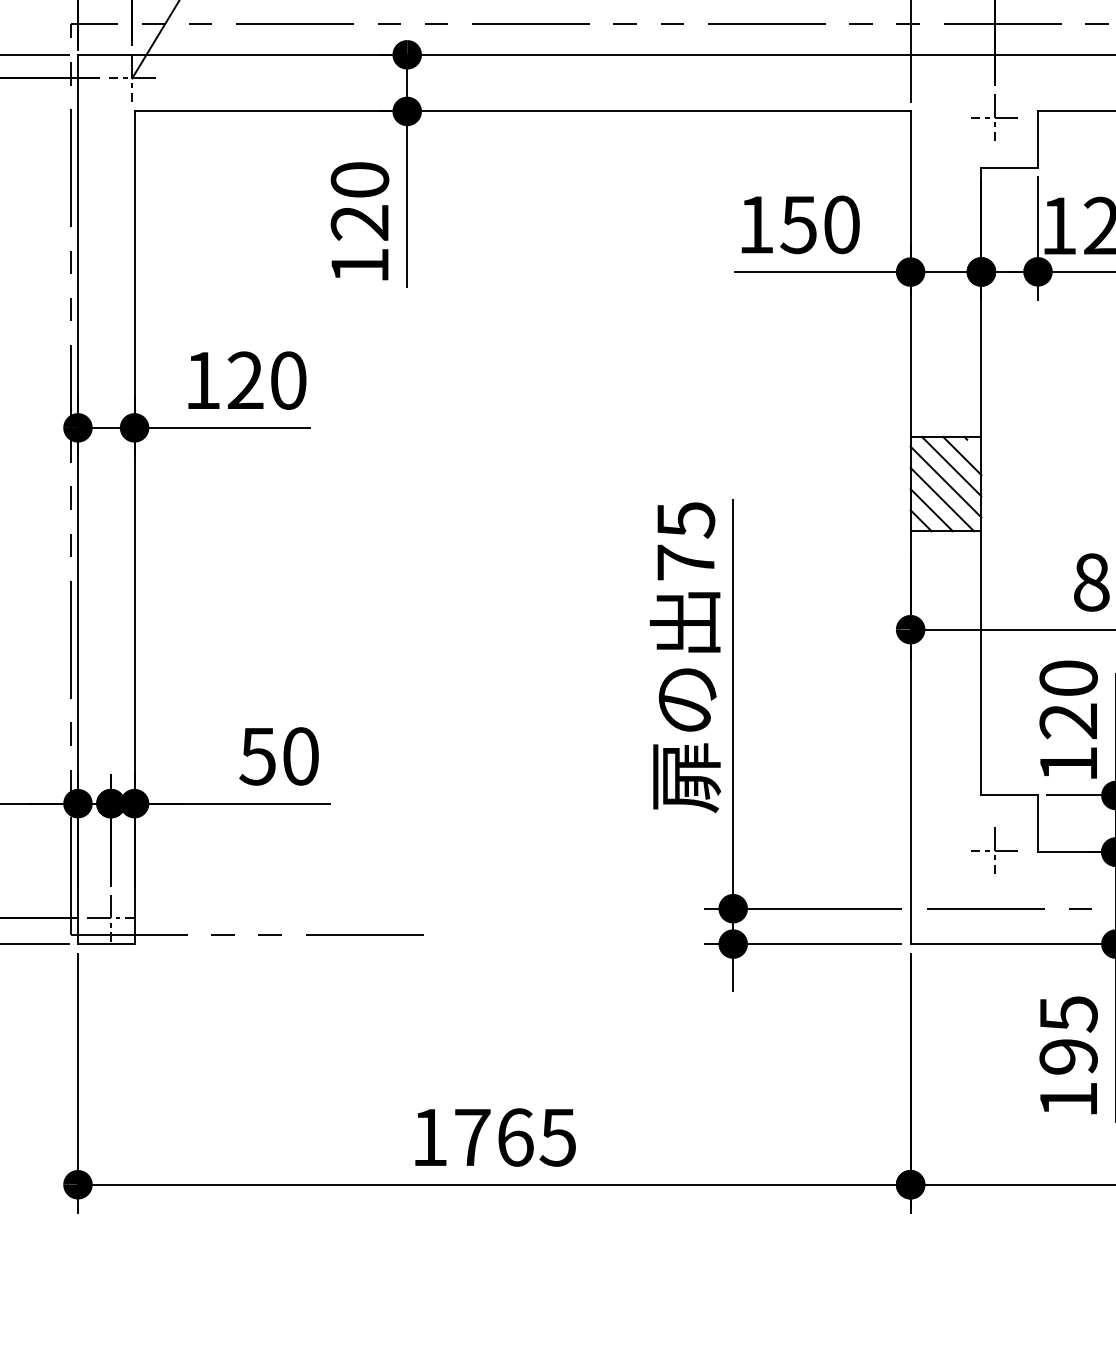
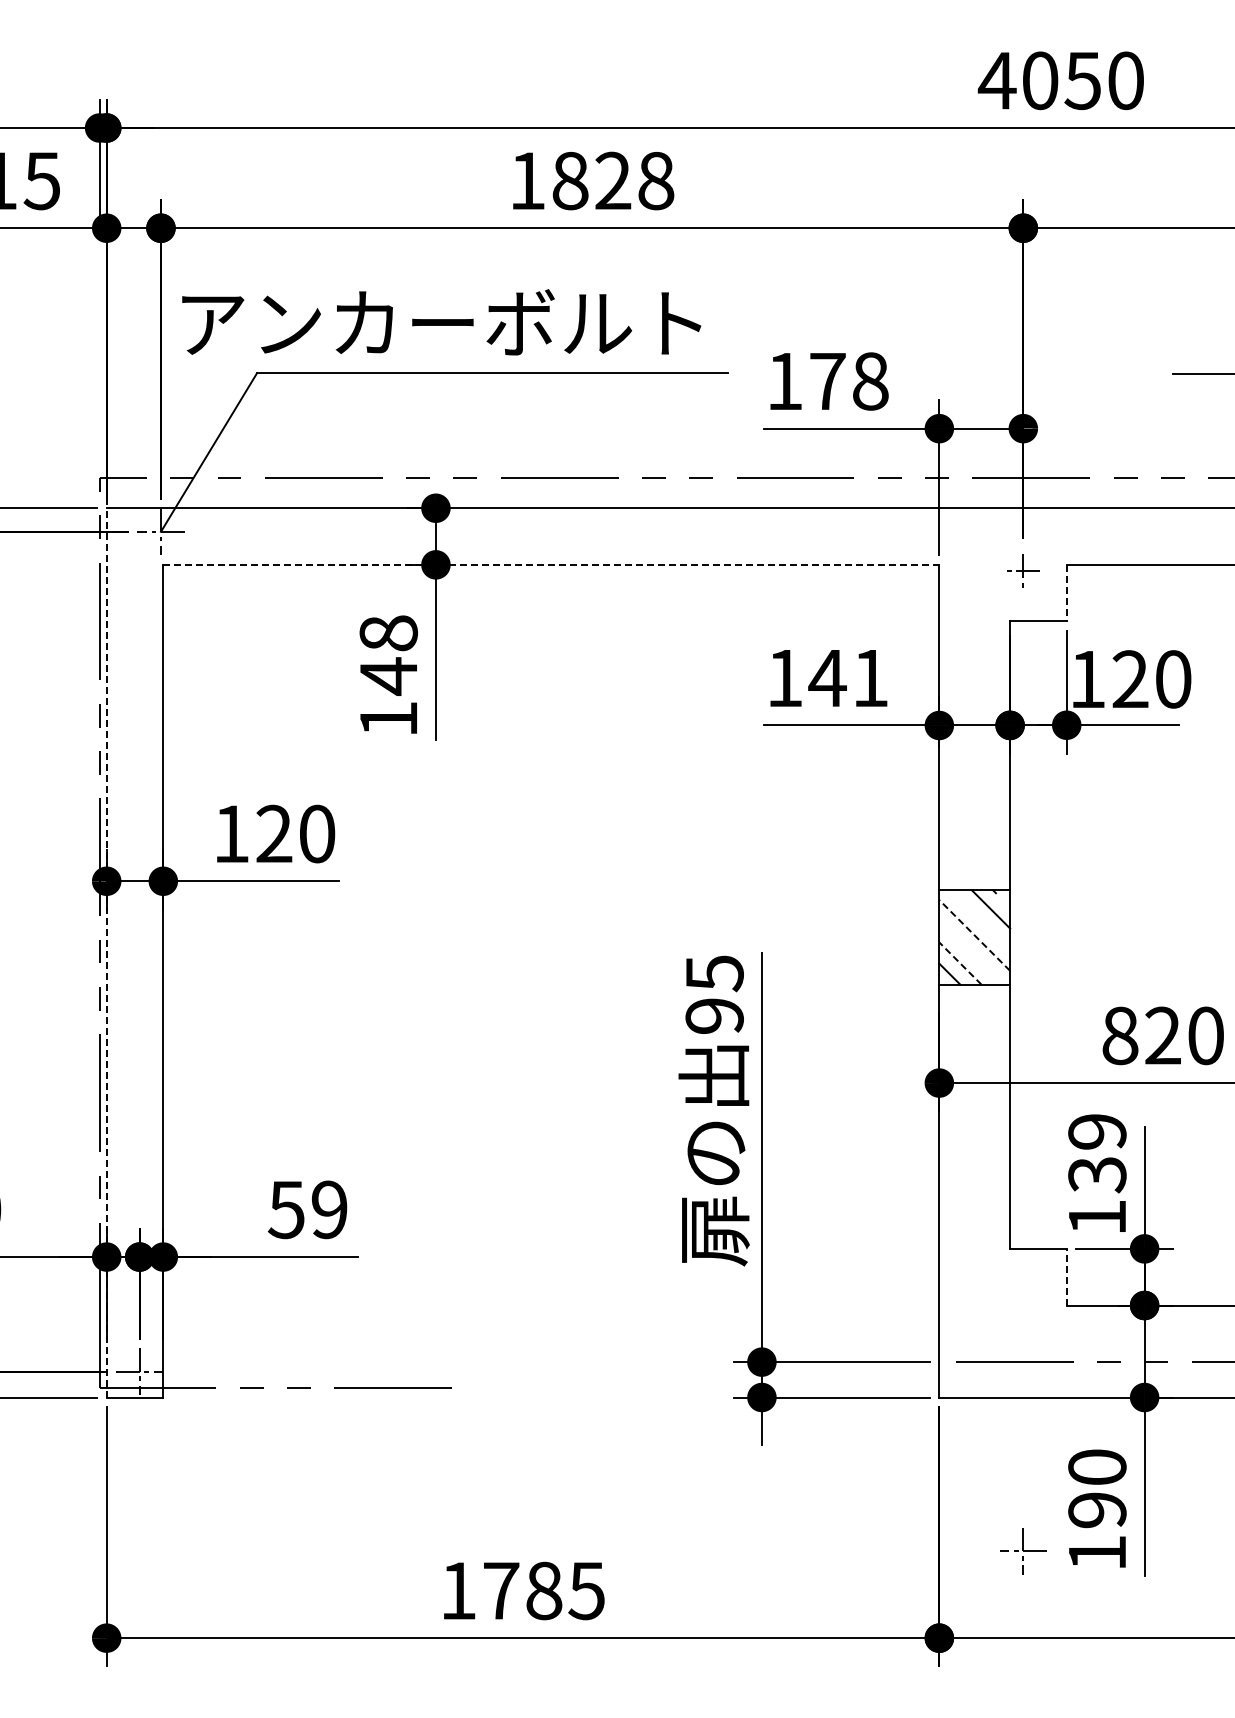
line: (522, 111) -> (551, 564), solid -> dashed
part: (994, 117) -> (1023, 570), size x0.7
line: (1037, 140) -> (1066, 593), solid -> dashed
text: (359, 202) -> (388, 655), 120 -> 148
text: (819, 225) -> (848, 678), 150 -> 141
line: (951, 466) -> (980, 919), removed
line: (945, 482) -> (974, 935), solid -> dashed
line: (77, 499) -> (106, 952), solid -> dashed
line: (941, 499) -> (970, 952), removed
line: (931, 510) -> (960, 963), solid -> dashed
text: (685, 562) -> (714, 1015), 75 -> 95
text: (1068, 700) -> (1097, 1153), 120 -> 139
text: (300, 756) -> (329, 1209), 50 -> 59
line: (1037, 823) -> (1066, 1276), solid -> dashed
part: (994, 851) -> (1023, 1551), moved
text: (1068, 1014) -> (1097, 1467), 195 -> 190
text: (515, 1137) -> (544, 1590), 1765 -> 1785

